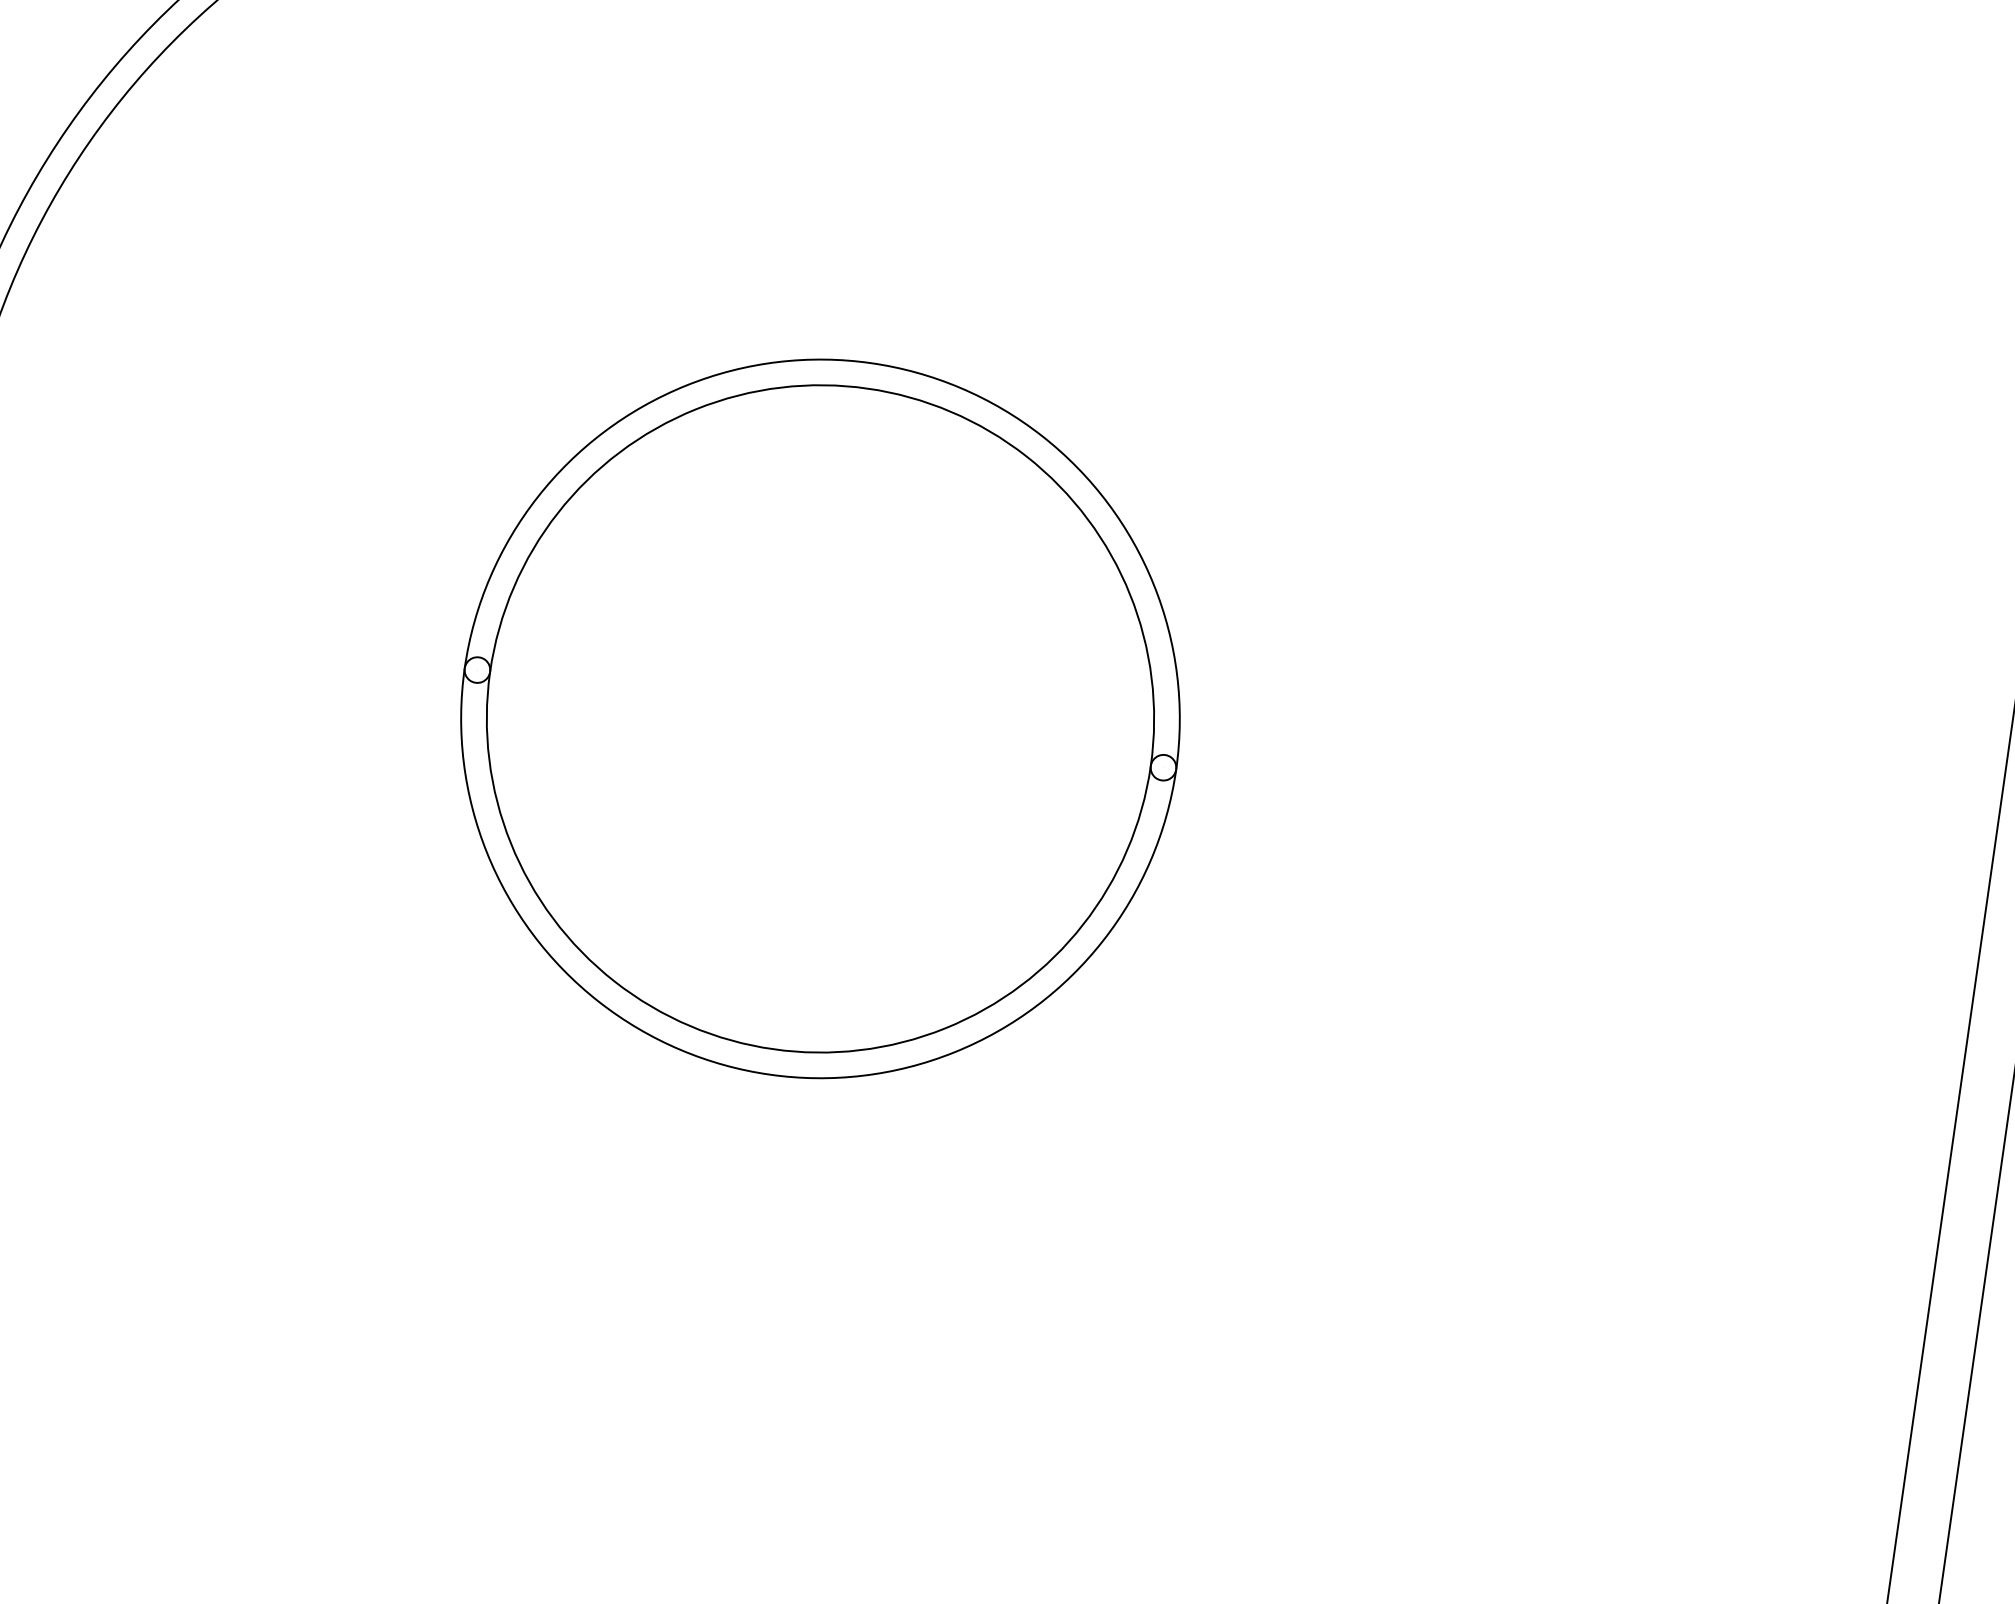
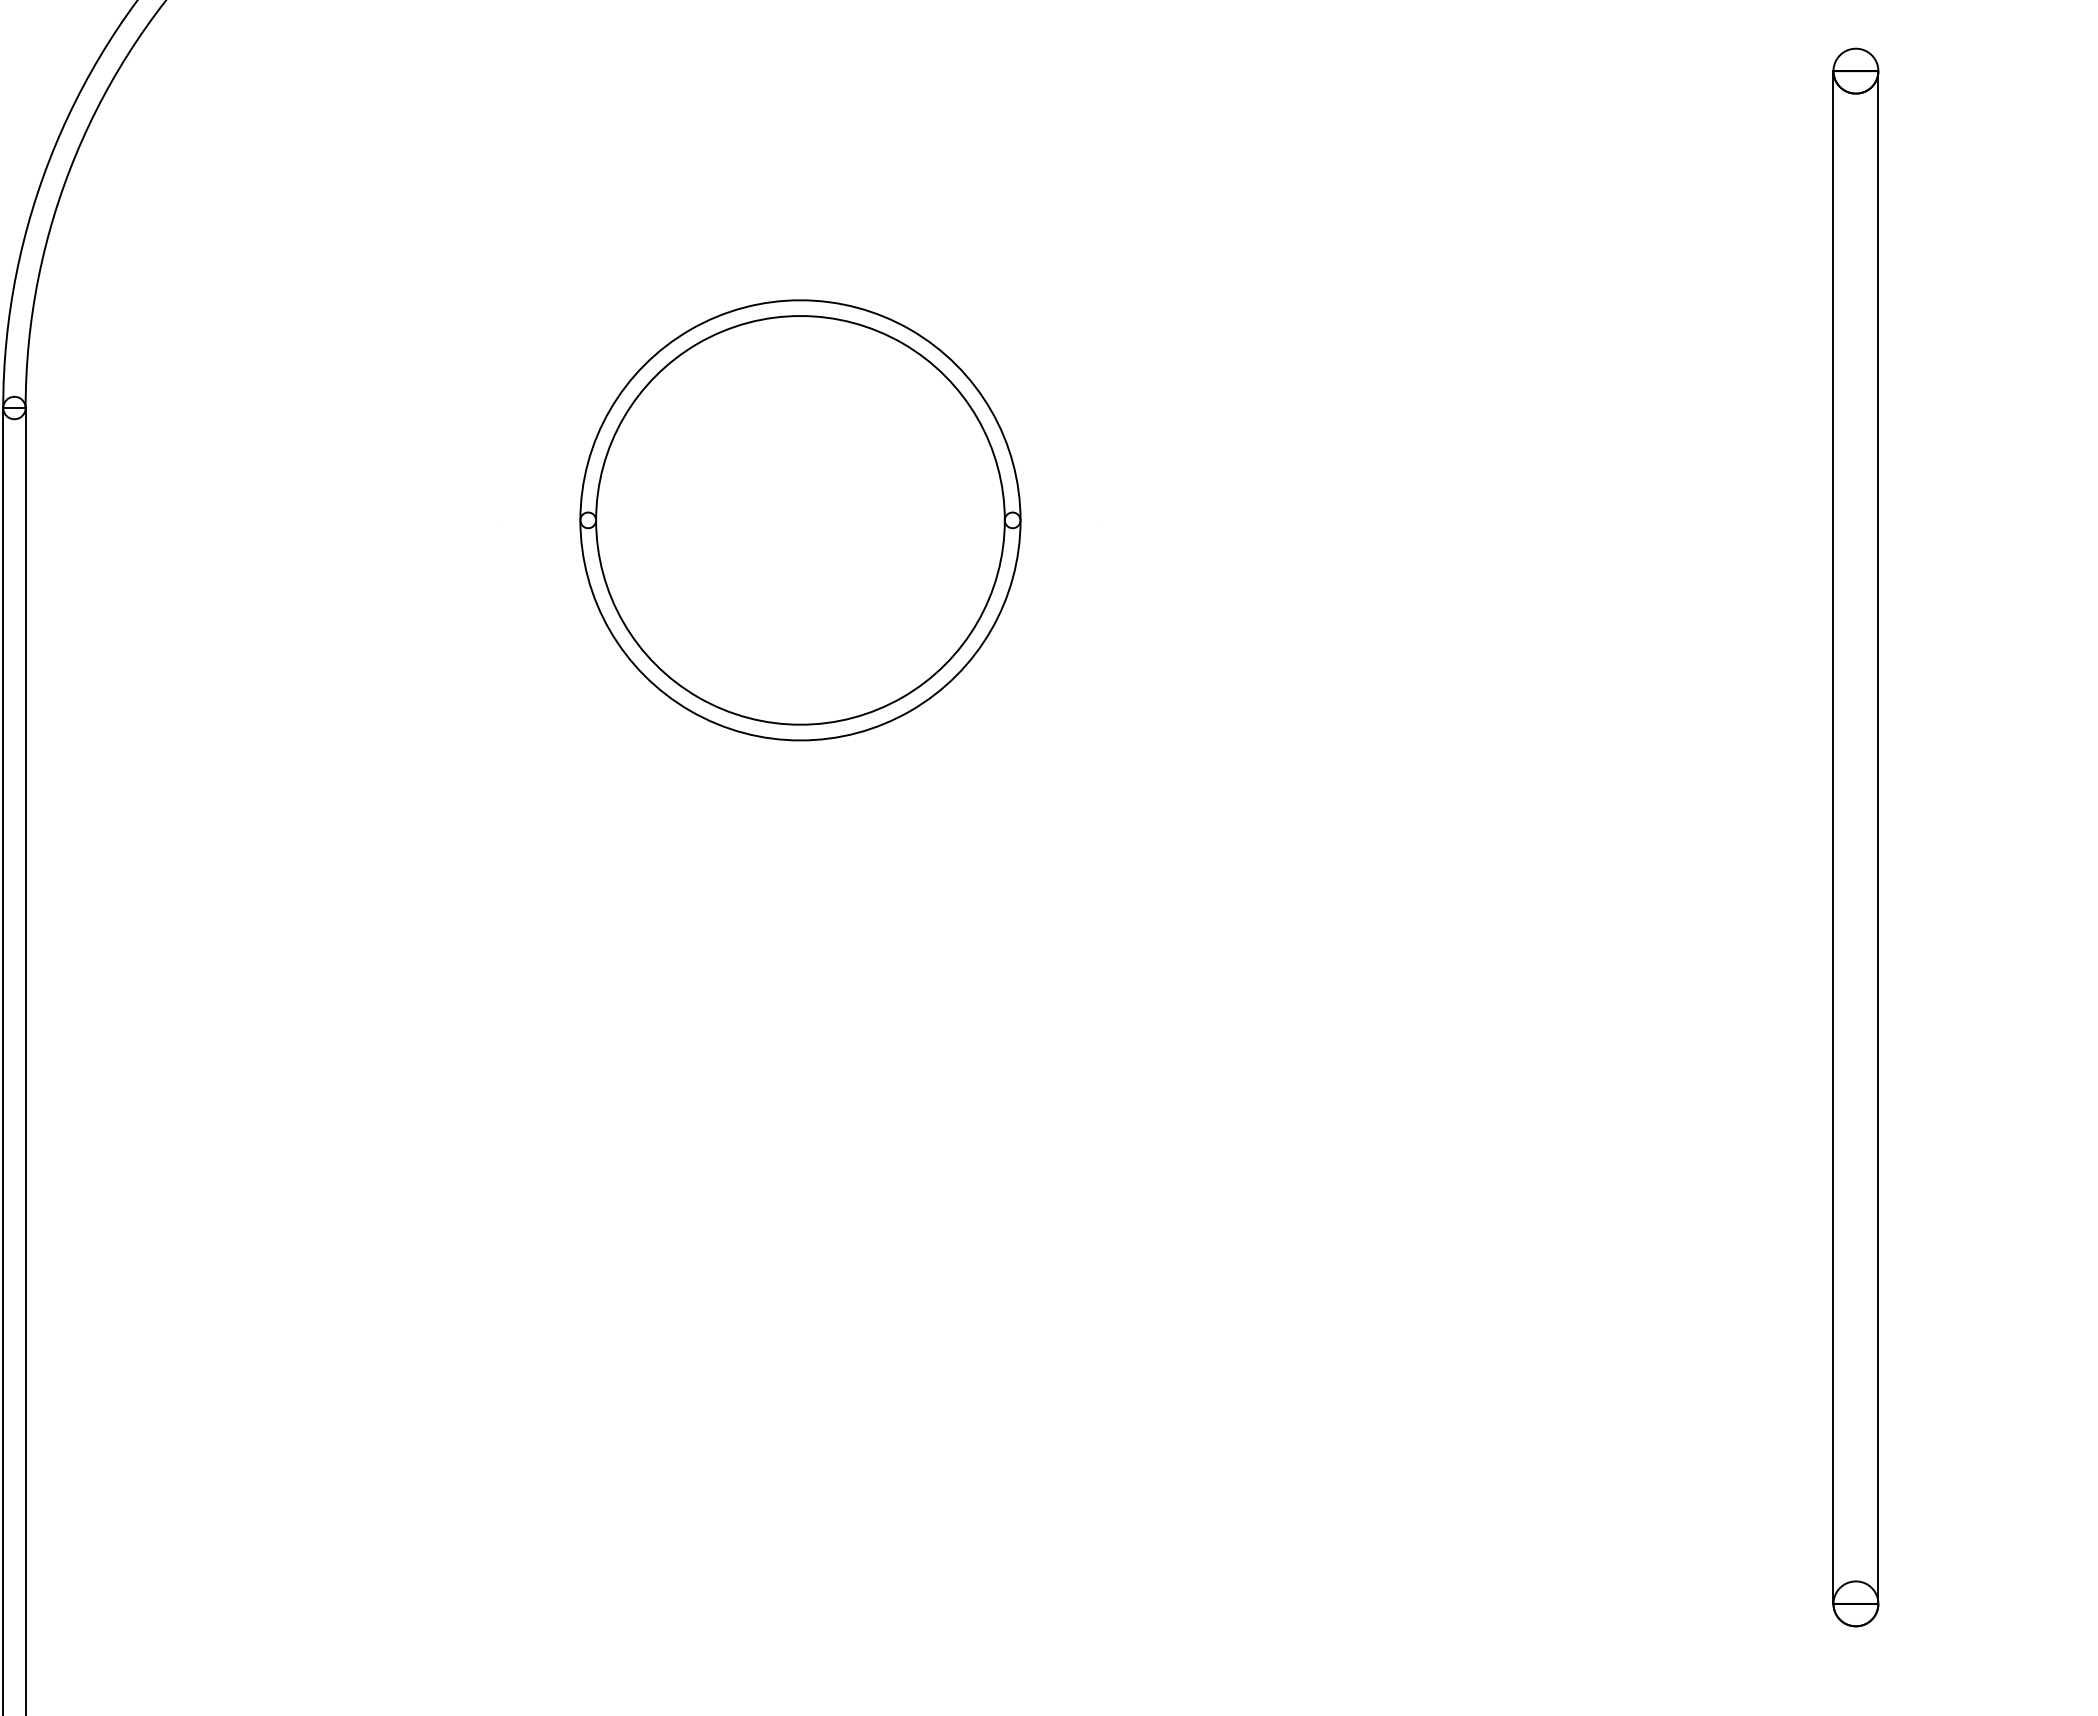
part: (820, 719) -> (800, 520), size x0.7

